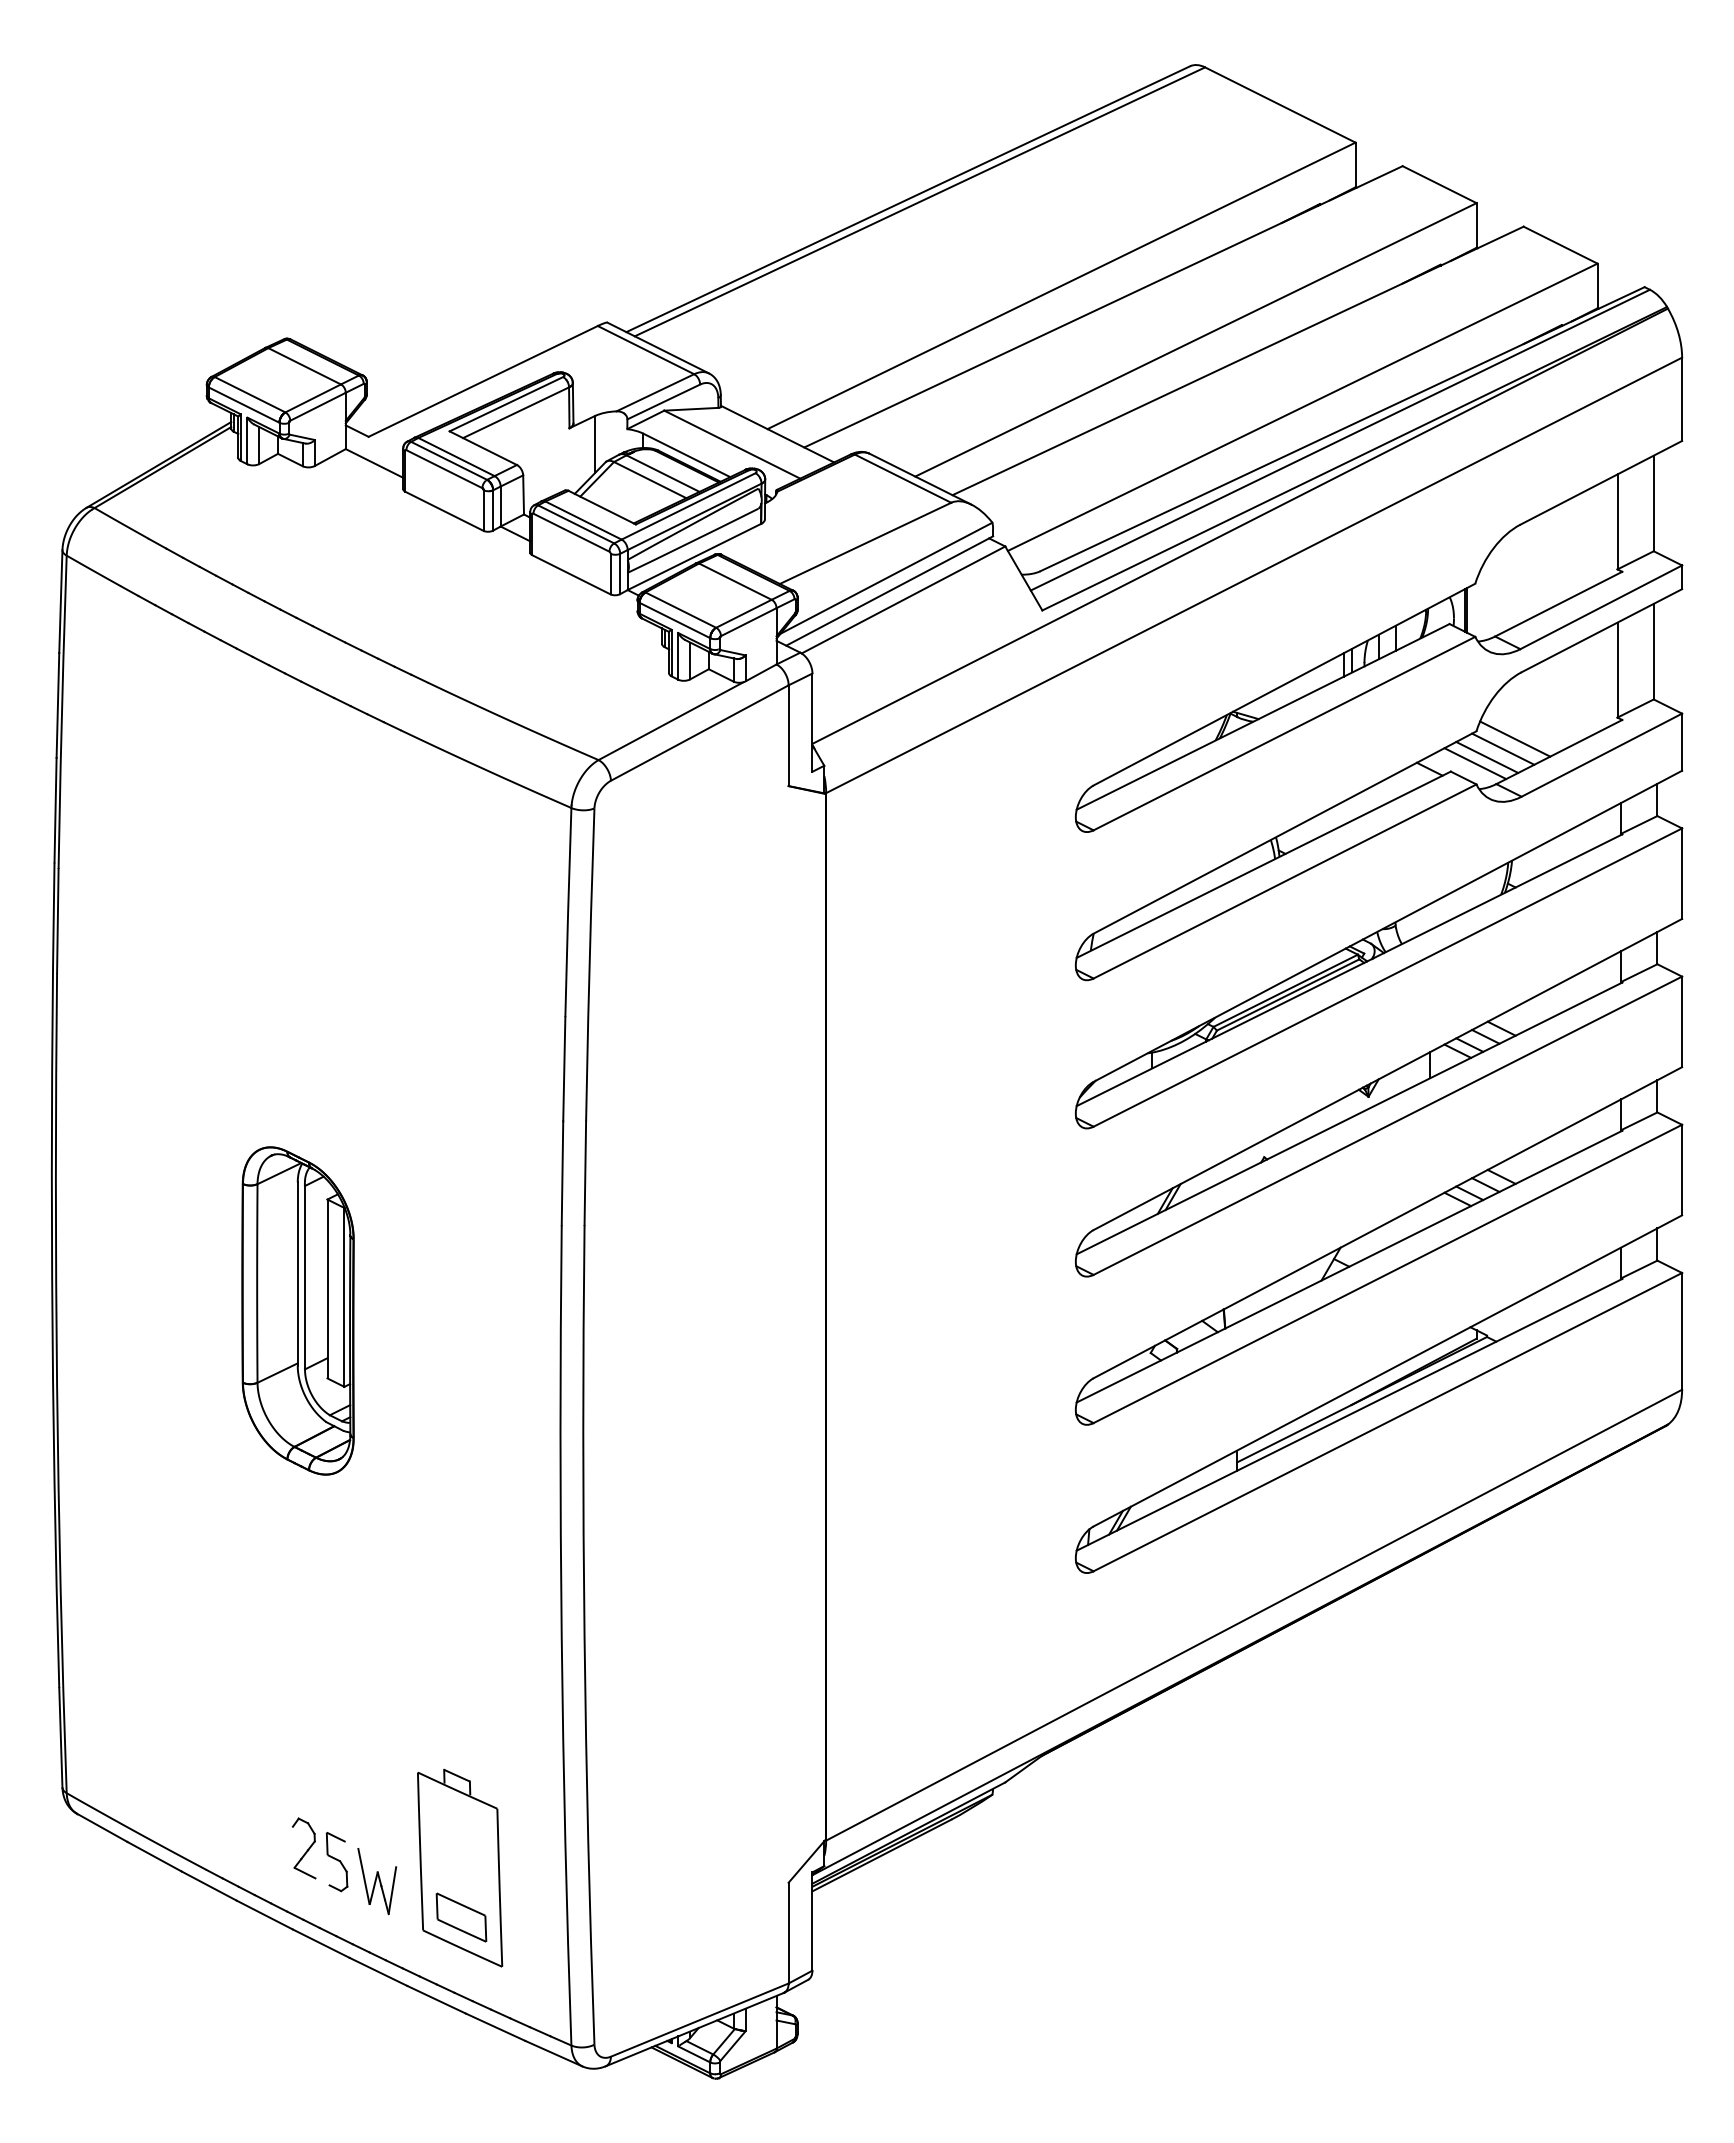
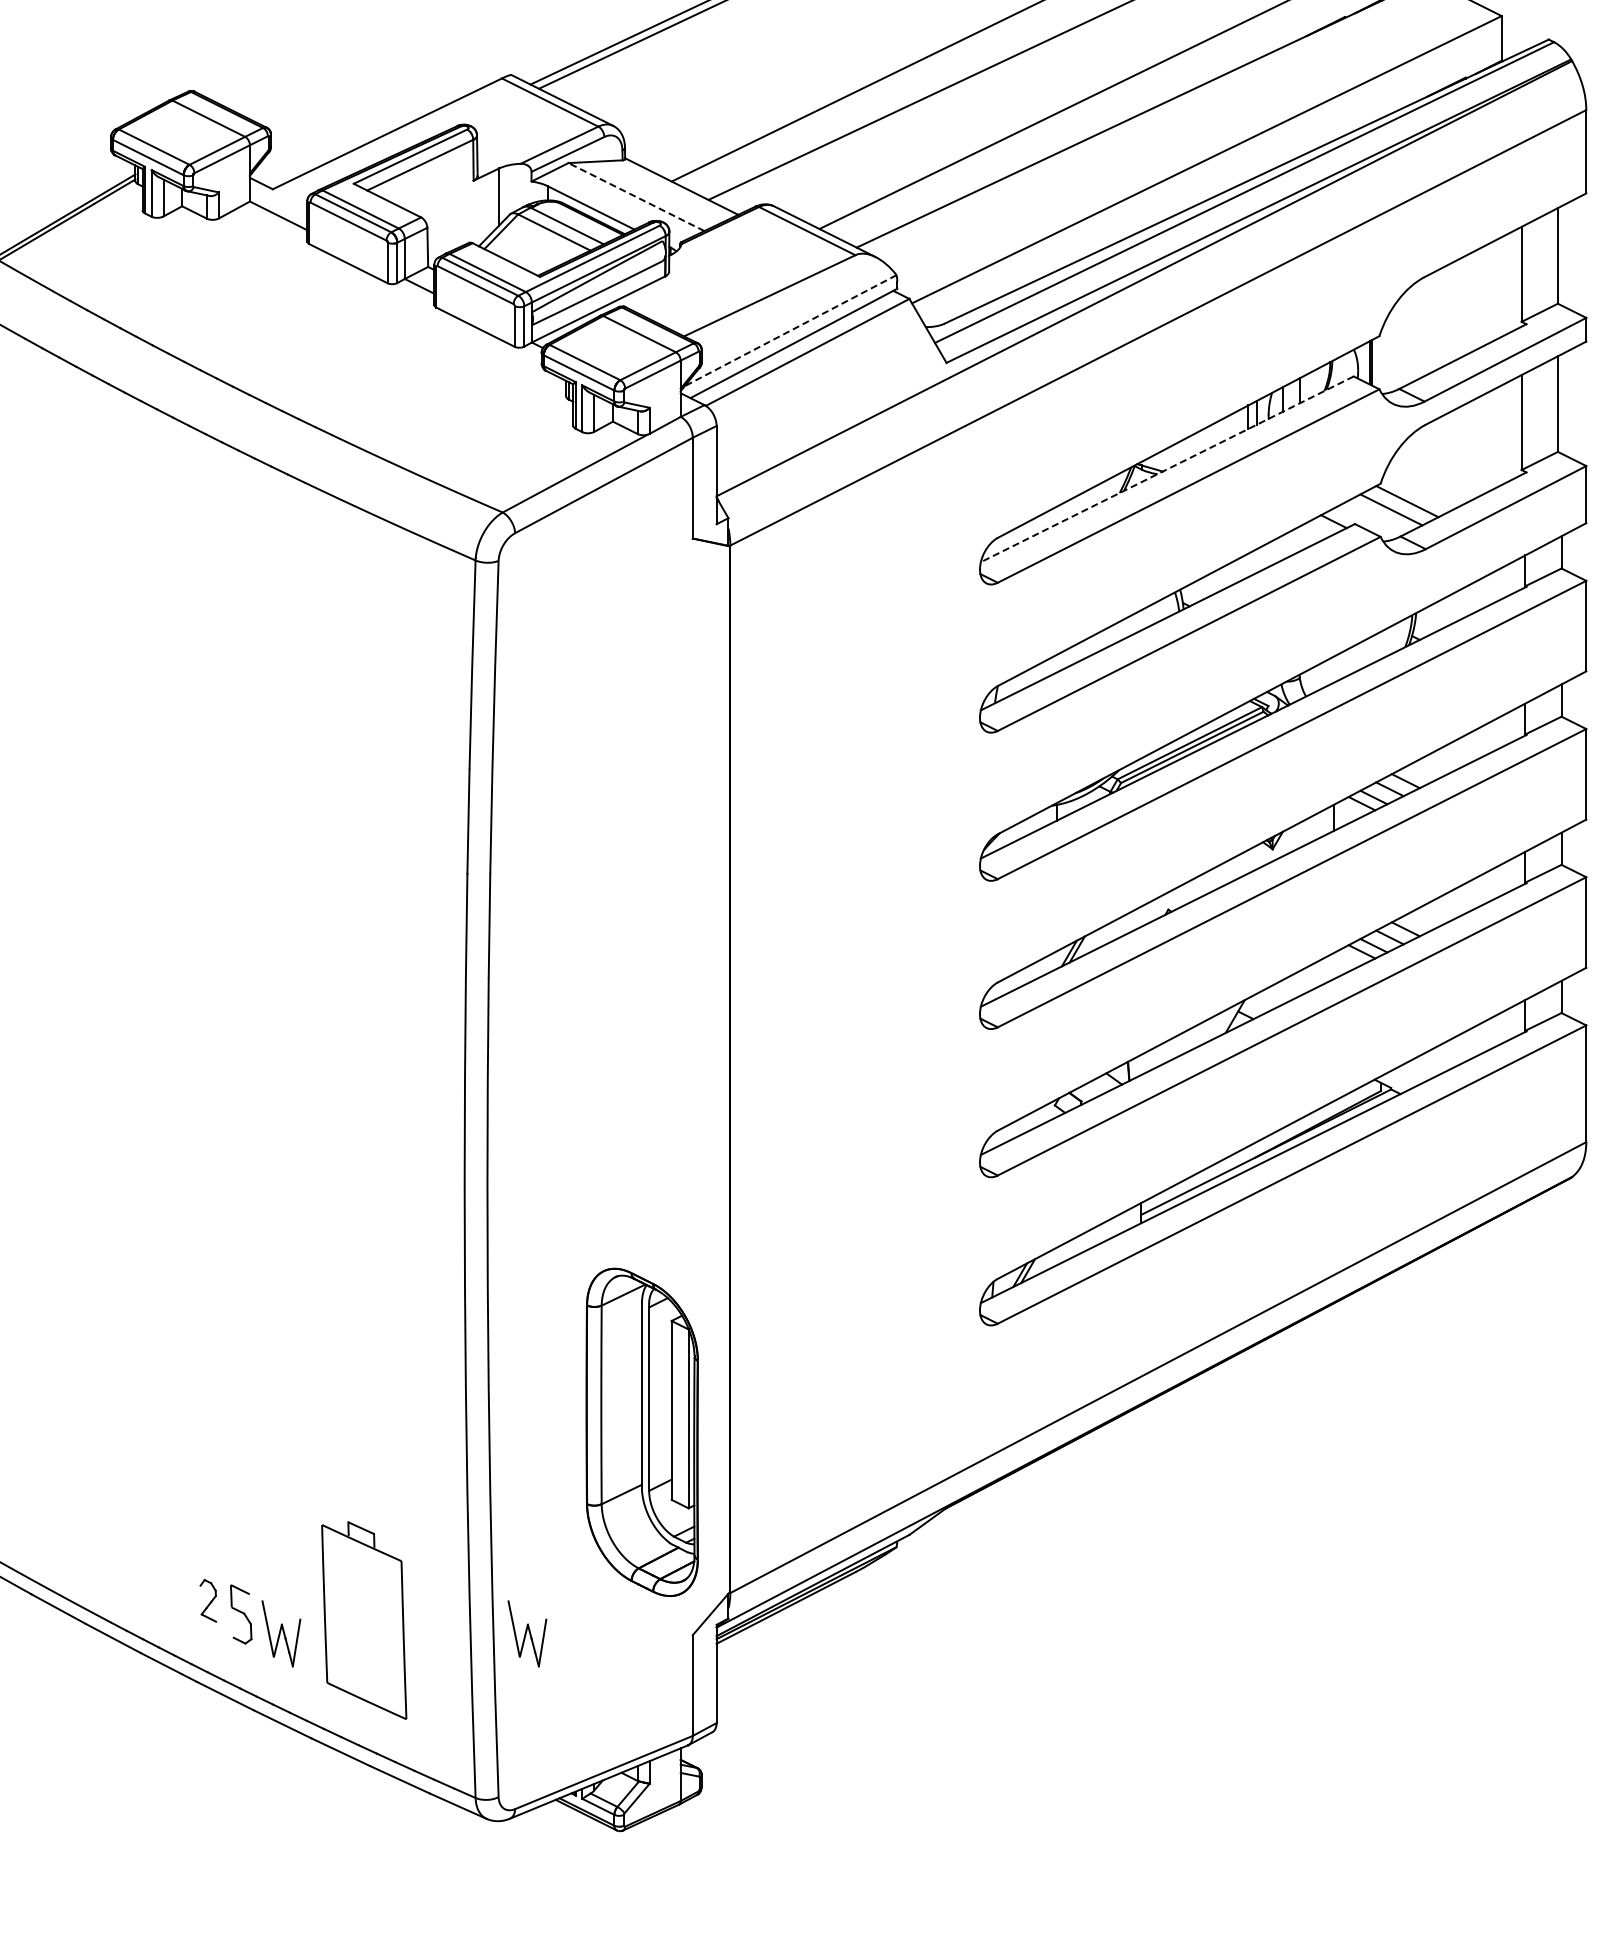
line: (731, 444) -> (635, 196), solid -> dashed
line: (886, 578) -> (790, 330), solid -> dashed
line: (1262, 717) -> (1166, 469), solid -> dashed
line: (1515, 738) -> (1419, 490), removed
line: (1475, 763) -> (1379, 515), removed
part: (297, 1310) -> (641, 1431), moved
part: (304, 1848) -> (208, 1600), size x0.7
part: (623, 1881) -> (527, 1633), added
part: (461, 1917) -> (365, 1669), removed

